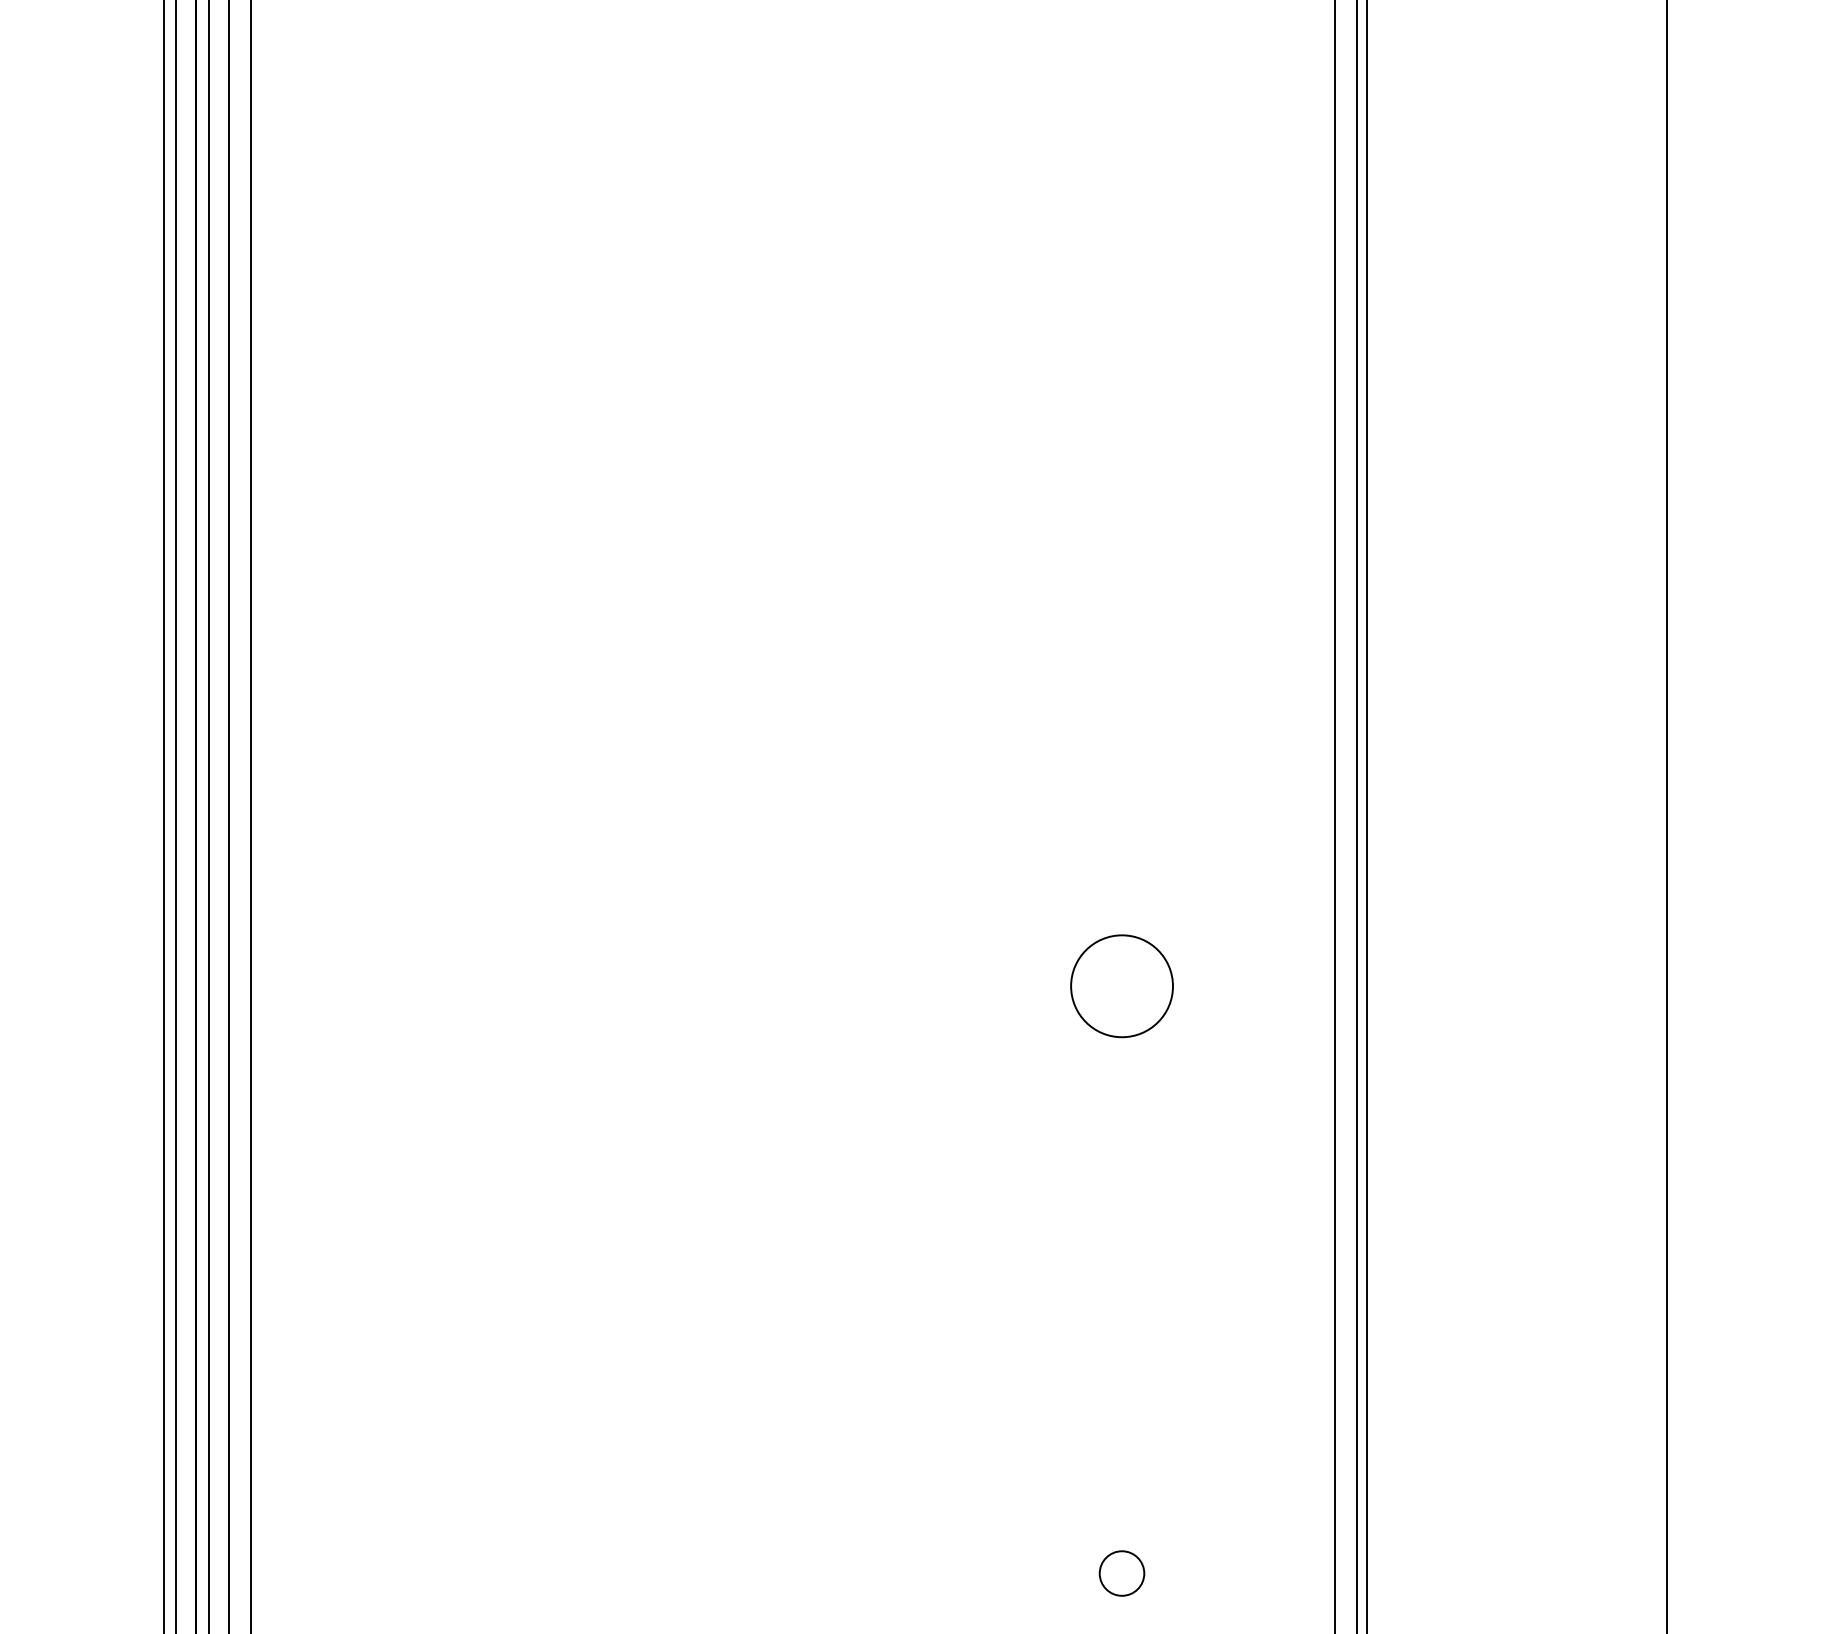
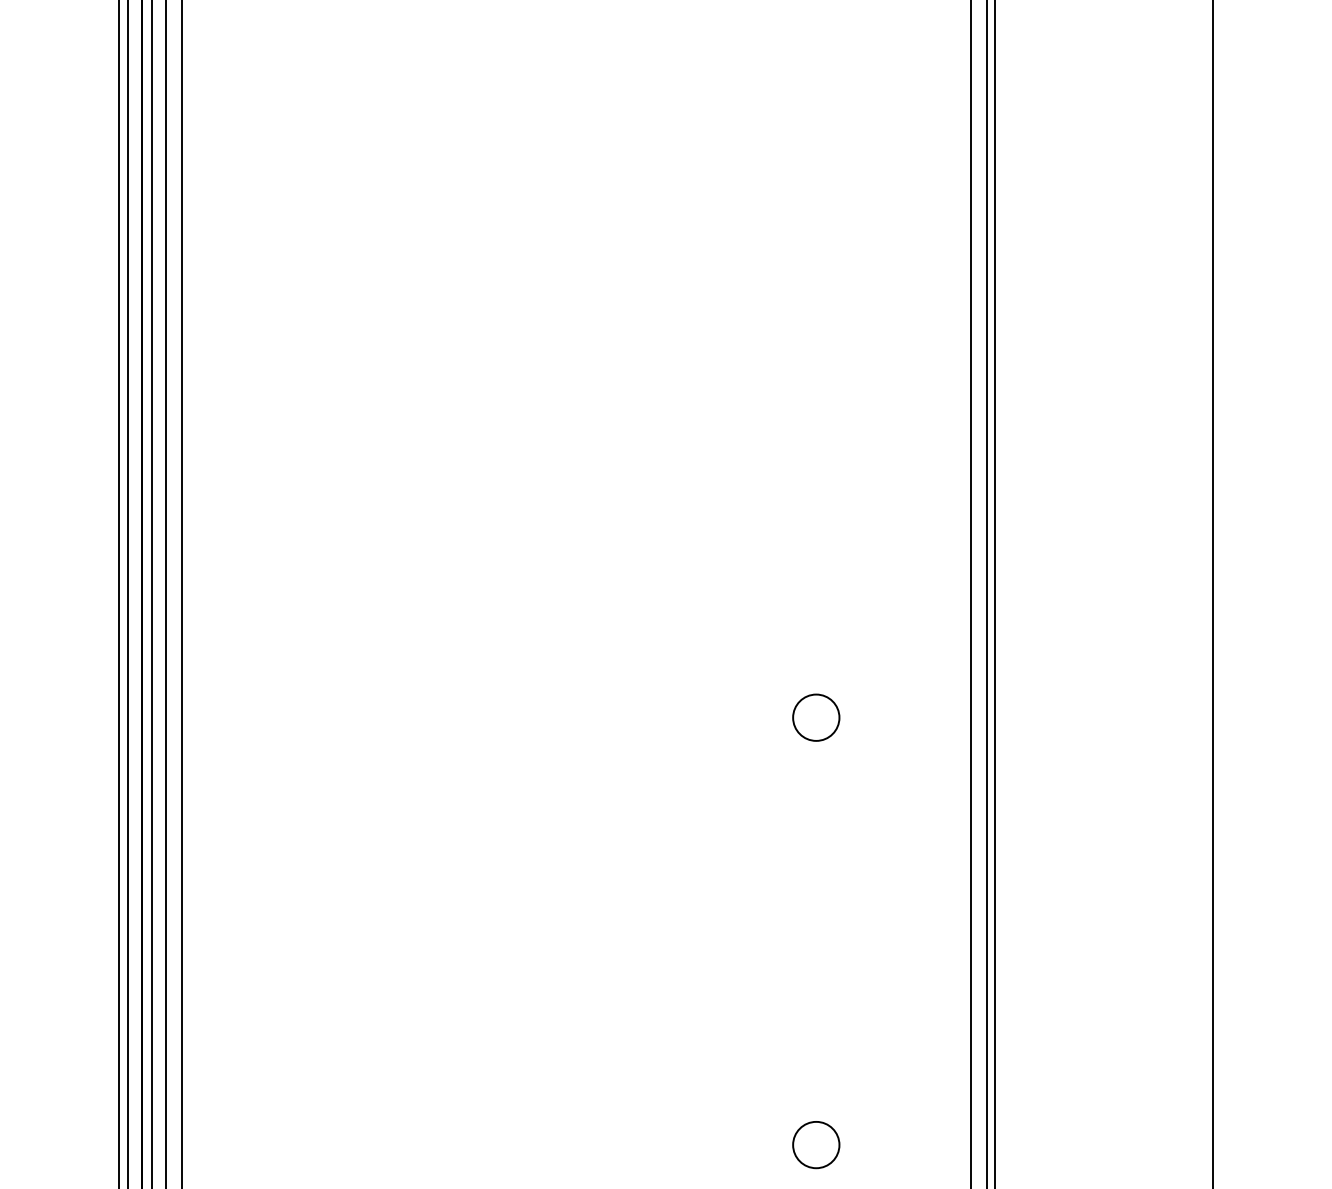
circle: (1121, 986) -> (815, 717), size x0.62
circle: (1121, 1573) -> (815, 1145), size x1.43

